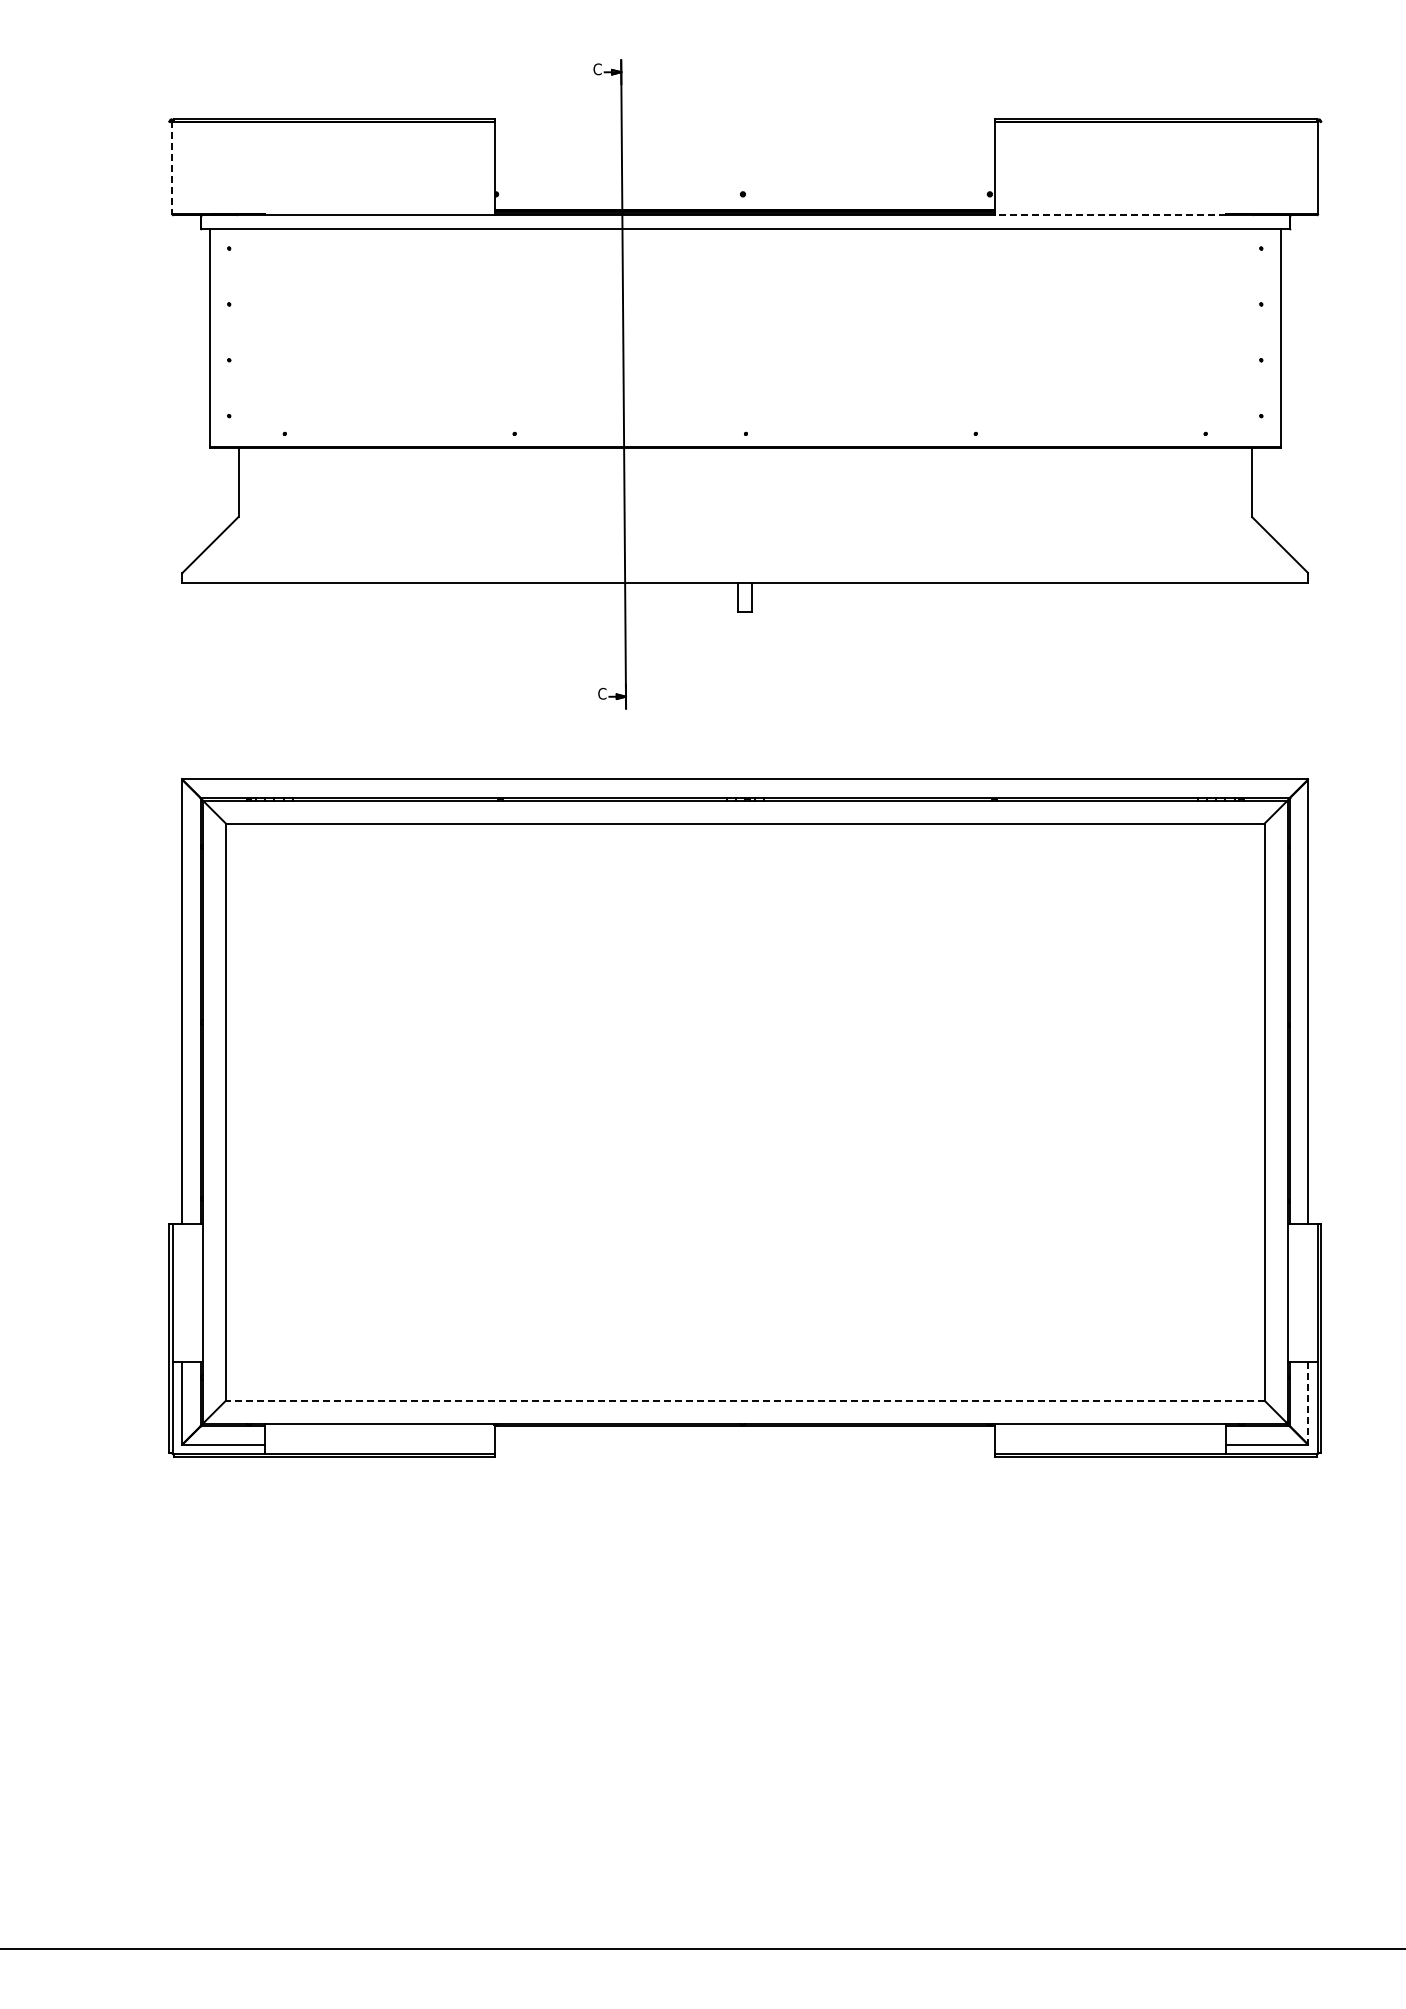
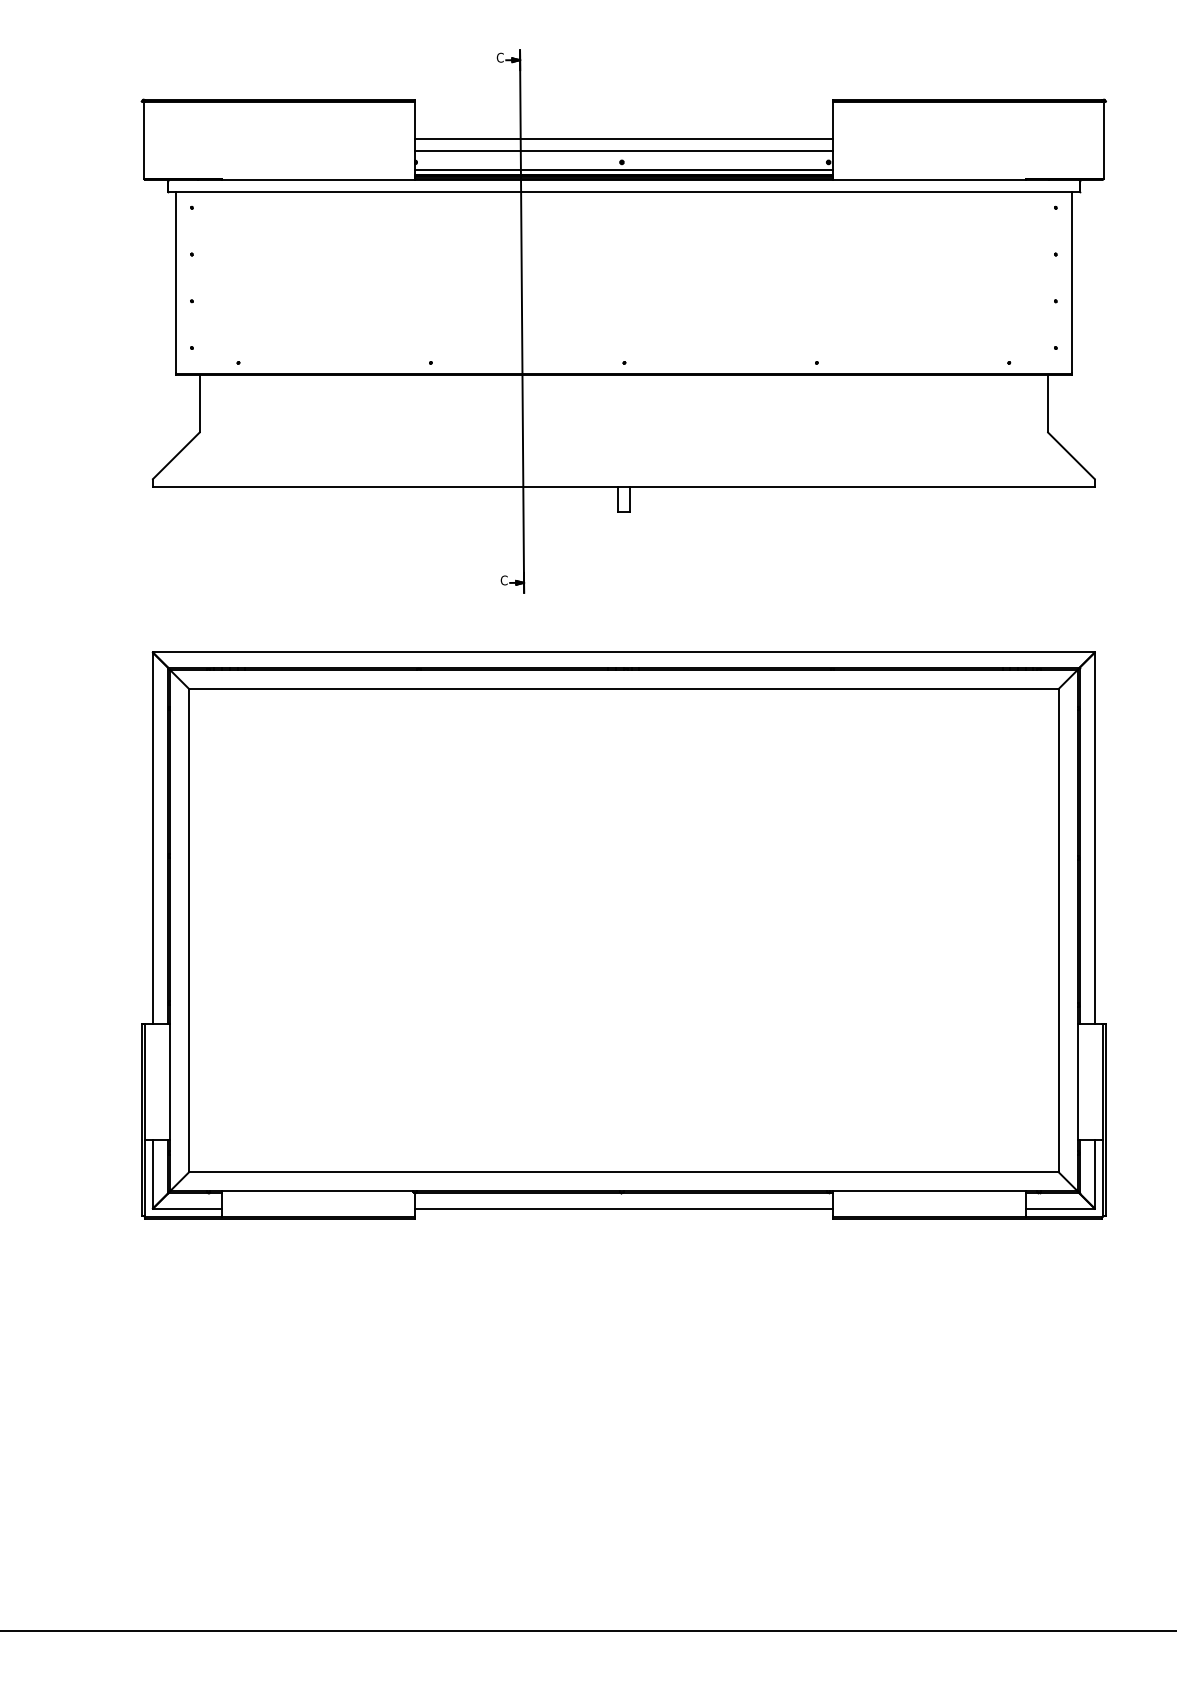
line: (745, 165) -> (624, 138), added
line: (172, 167) -> (144, 139), dashed -> solid
line: (745, 180) -> (624, 150), added
line: (745, 203) -> (624, 170), added
line: (1110, 215) -> (929, 180), dashed -> solid
line: (744, 1400) -> (623, 1171), dashed -> solid
line: (1308, 1403) -> (1095, 1174), dashed -> solid
line: (745, 1444) -> (624, 1208), added

